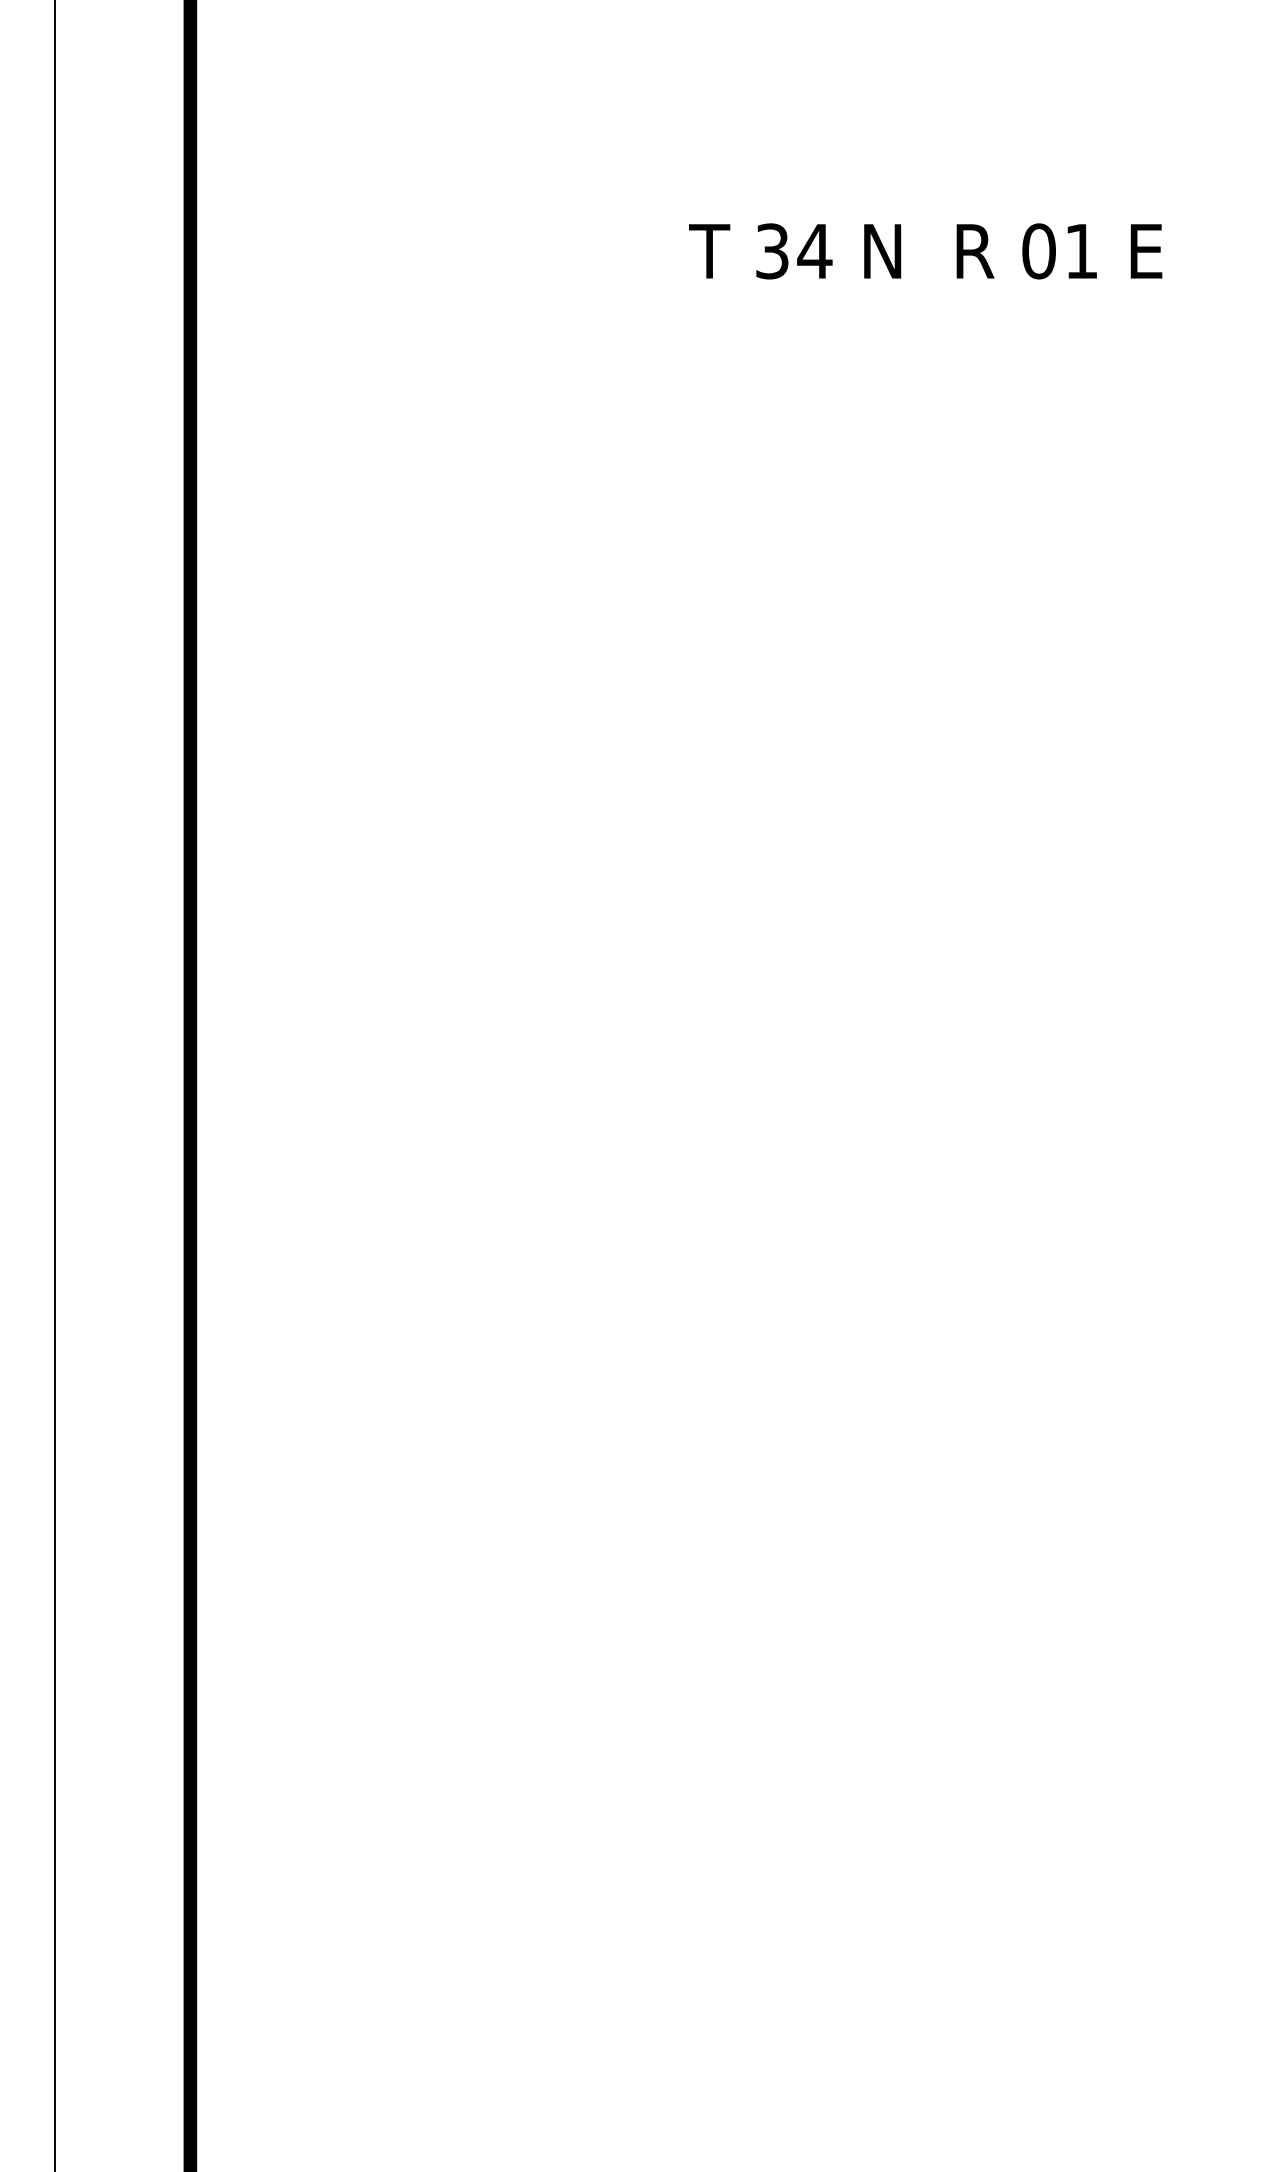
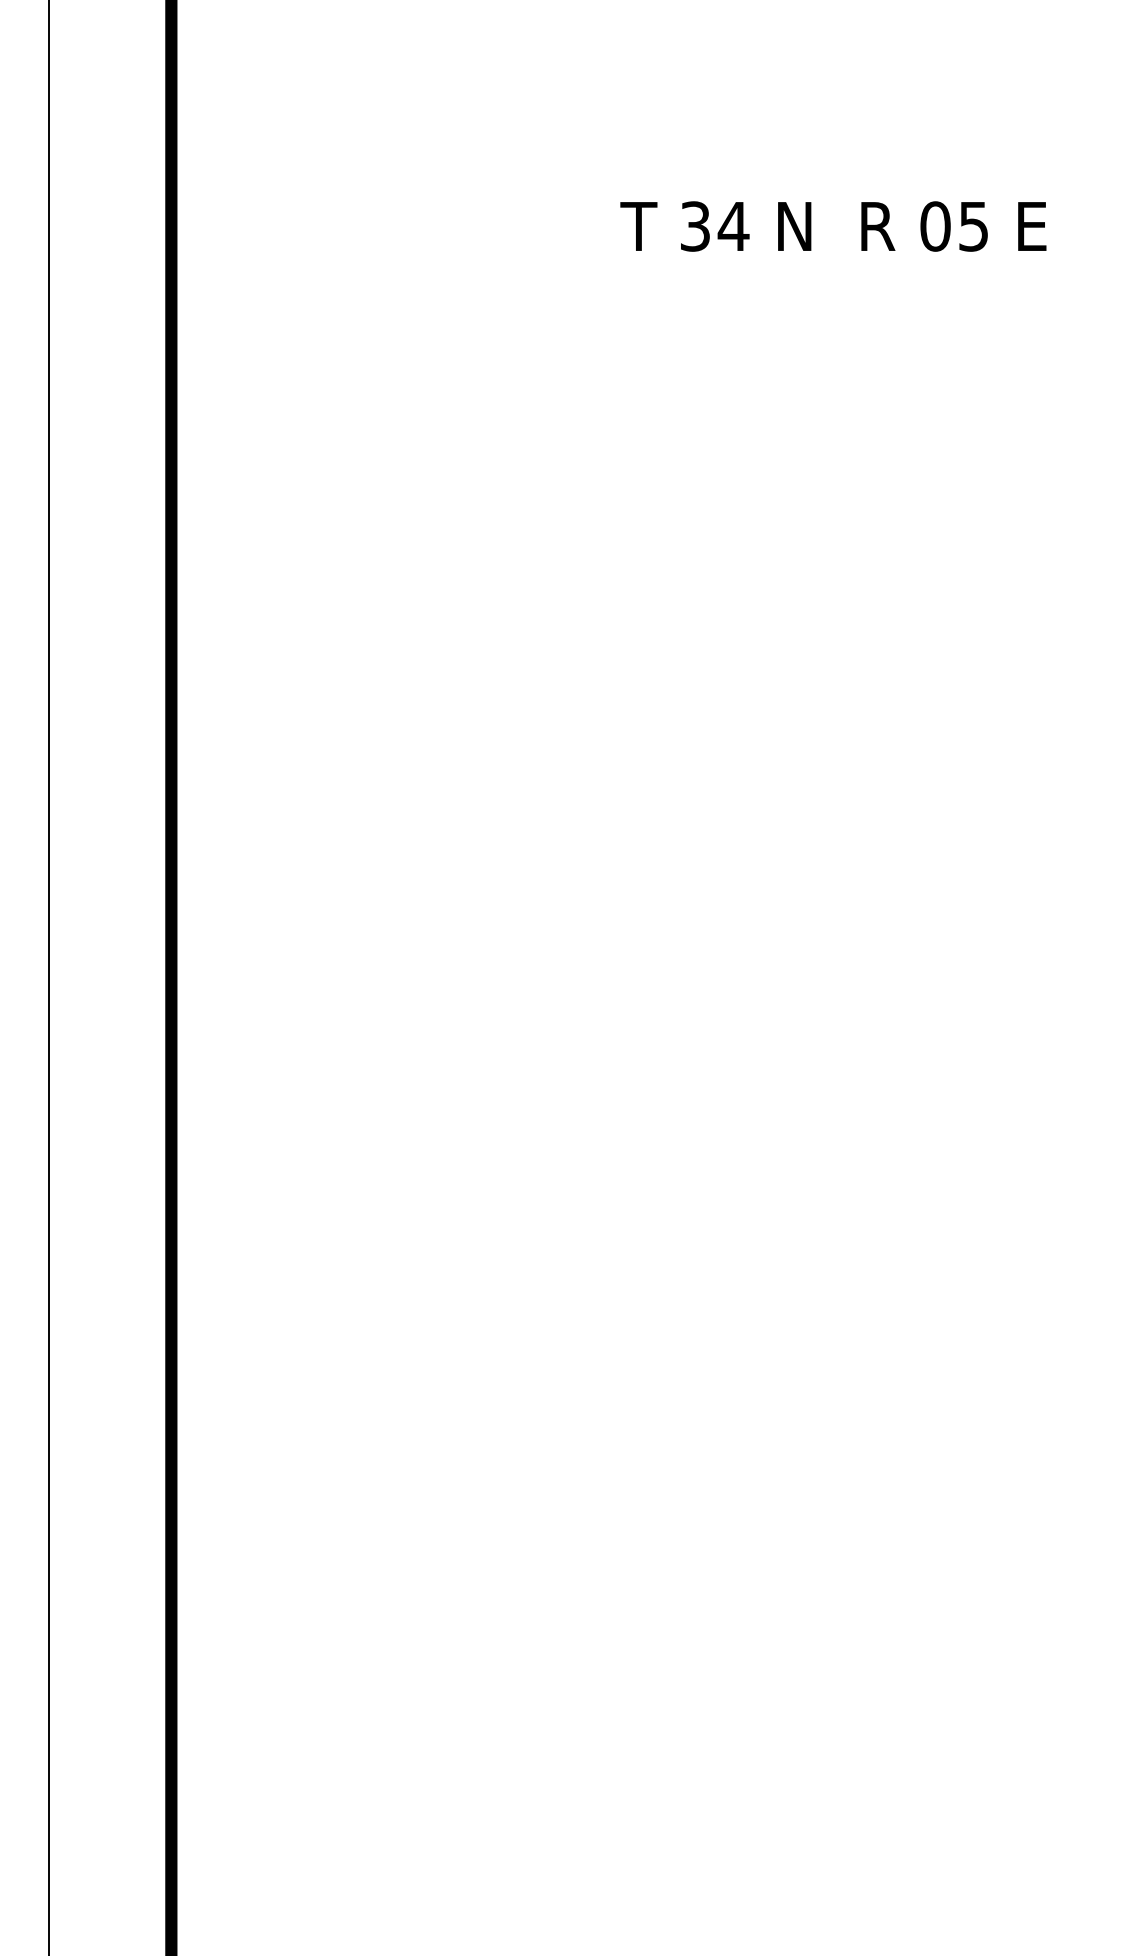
text: (1081, 251) -> (973, 226), 01 -> 05

